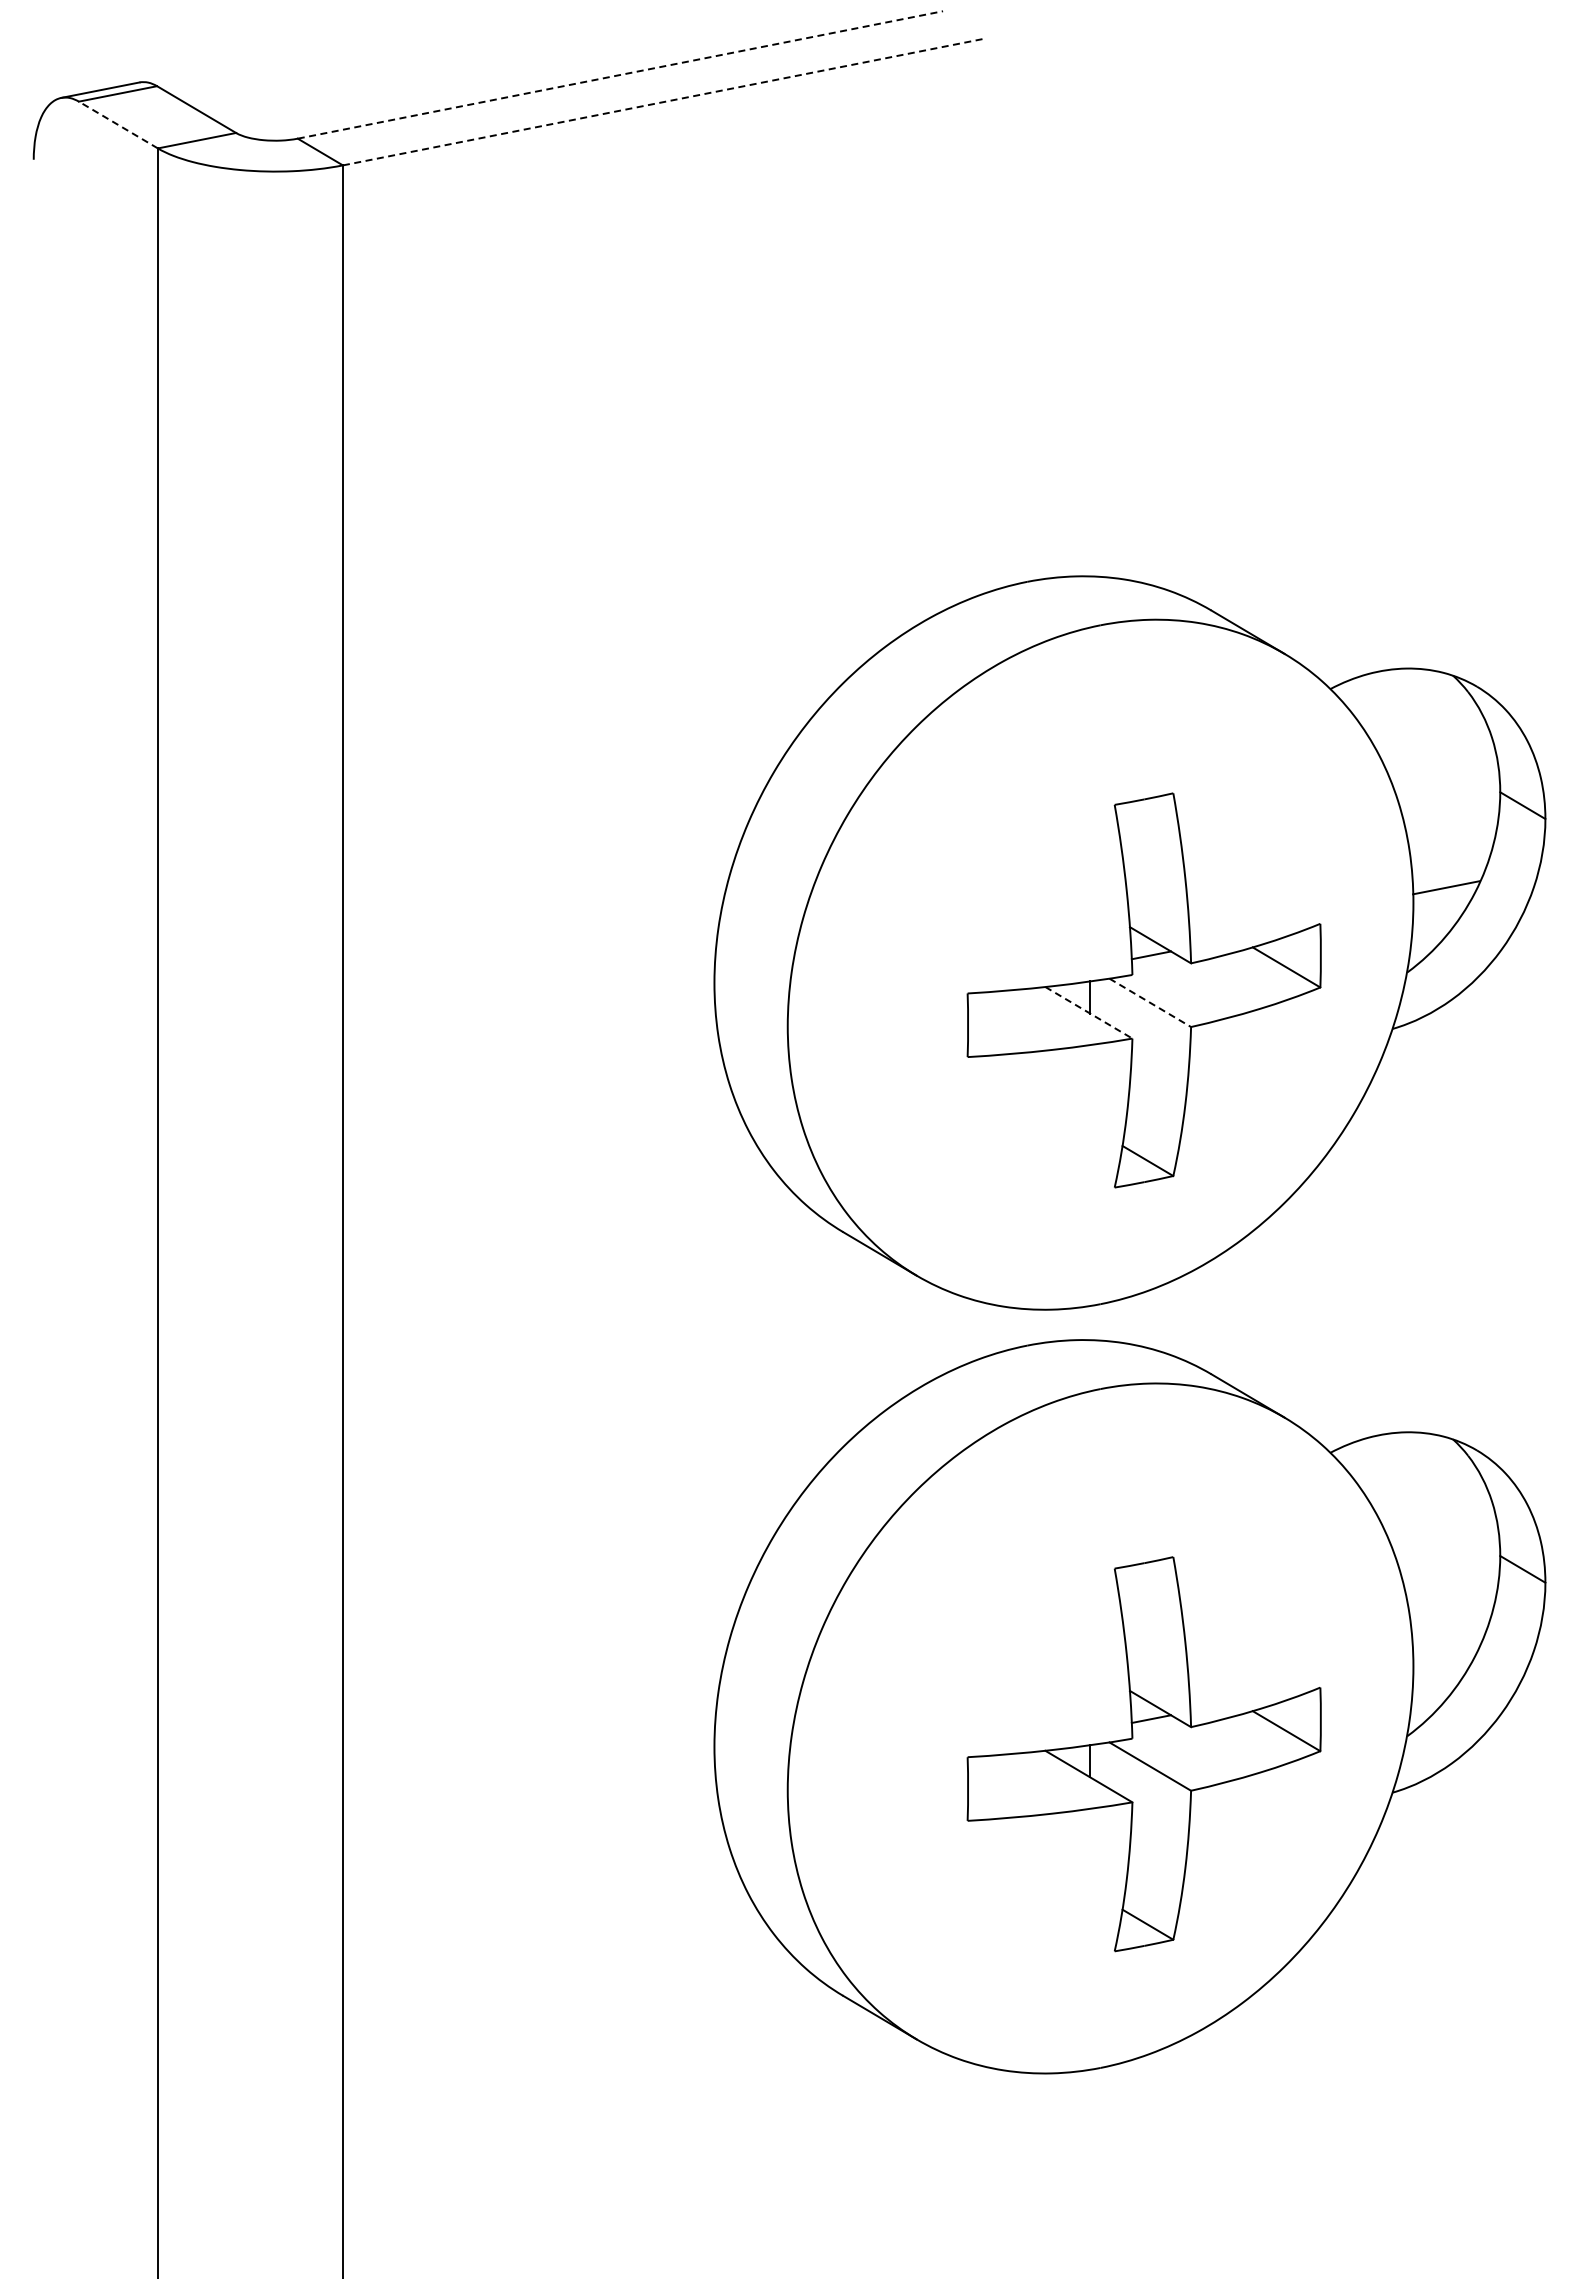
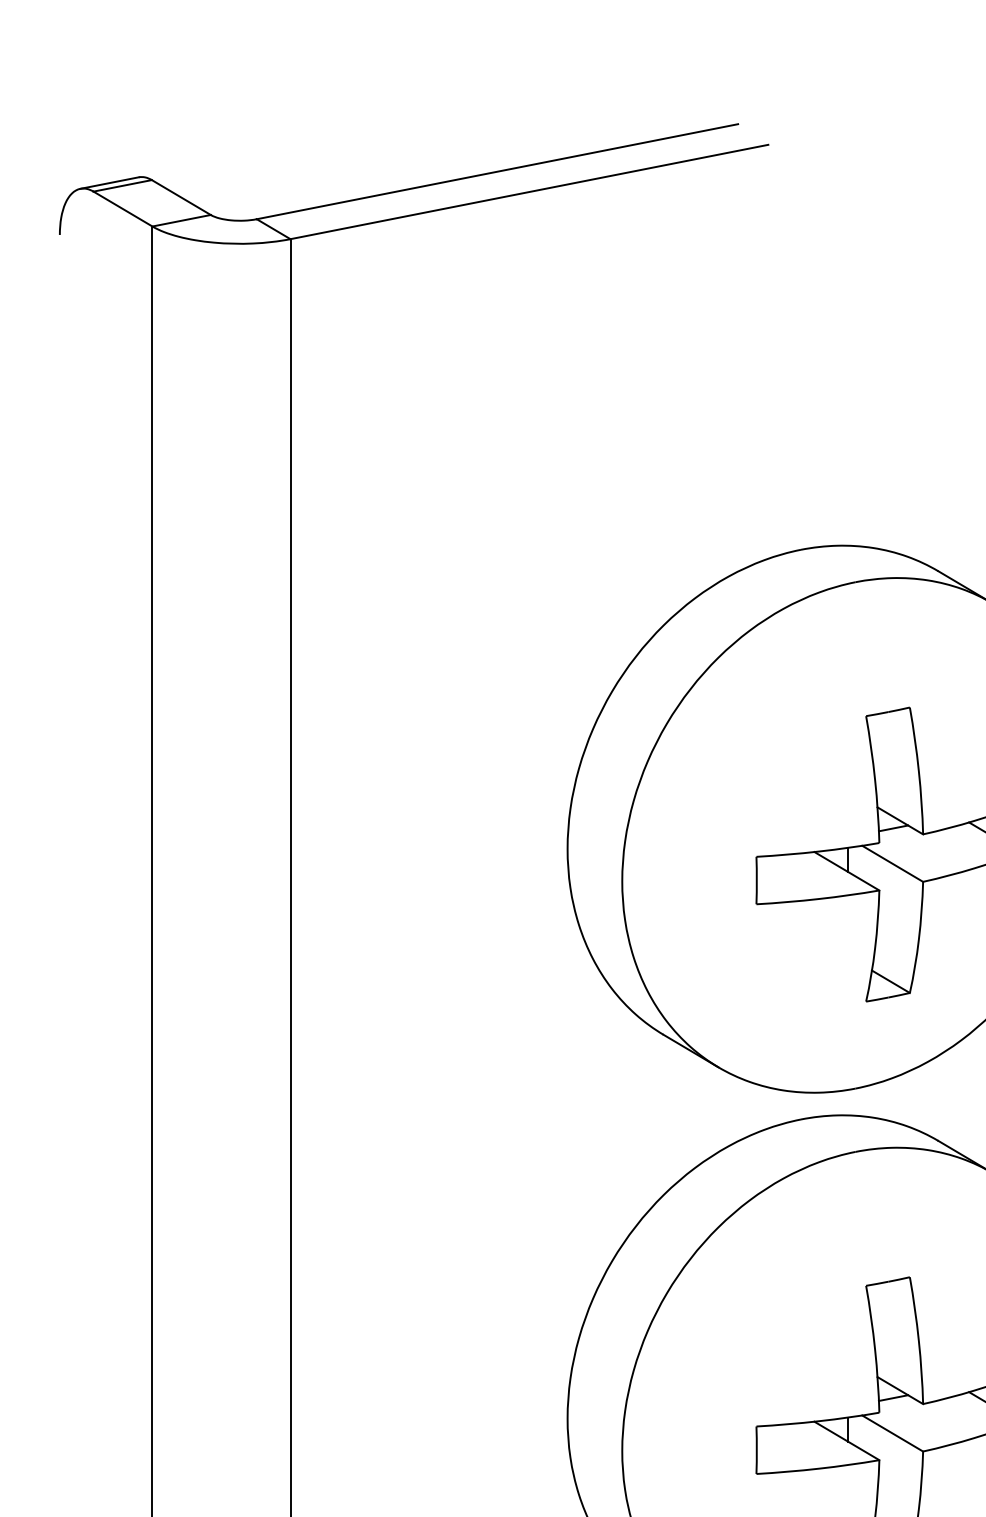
line: (620, 74) -> (497, 171), dashed -> solid
line: (663, 102) -> (529, 192), dashed -> solid
line: (118, 125) -> (123, 209), dashed -> solid
line: (1150, 1003) -> (892, 864), dashed -> solid
line: (1088, 1012) -> (846, 871), dashed -> solid

